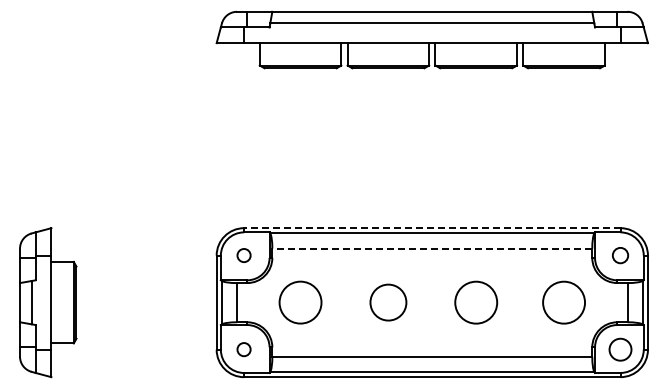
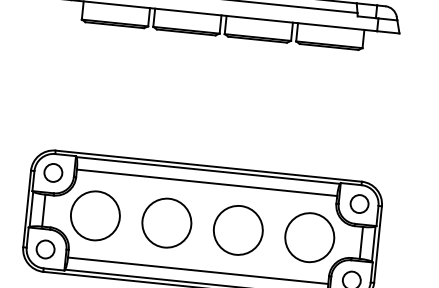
line: (431, 228) -> (208, 166), dashed -> solid
line: (432, 248) -> (207, 182), dashed -> solid
circle: (243, 255) -> (52, 172), size x1.67
circle: (620, 255) -> (359, 203), size x1.43
circle: (300, 302) -> (95, 215), size x1.43
circle: (388, 302) -> (166, 223), size x1.67
circle: (476, 302) -> (238, 230), size x1.43
circle: (564, 302) -> (310, 237), size x1.43
circle: (243, 349) -> (45, 249), size x1.67

